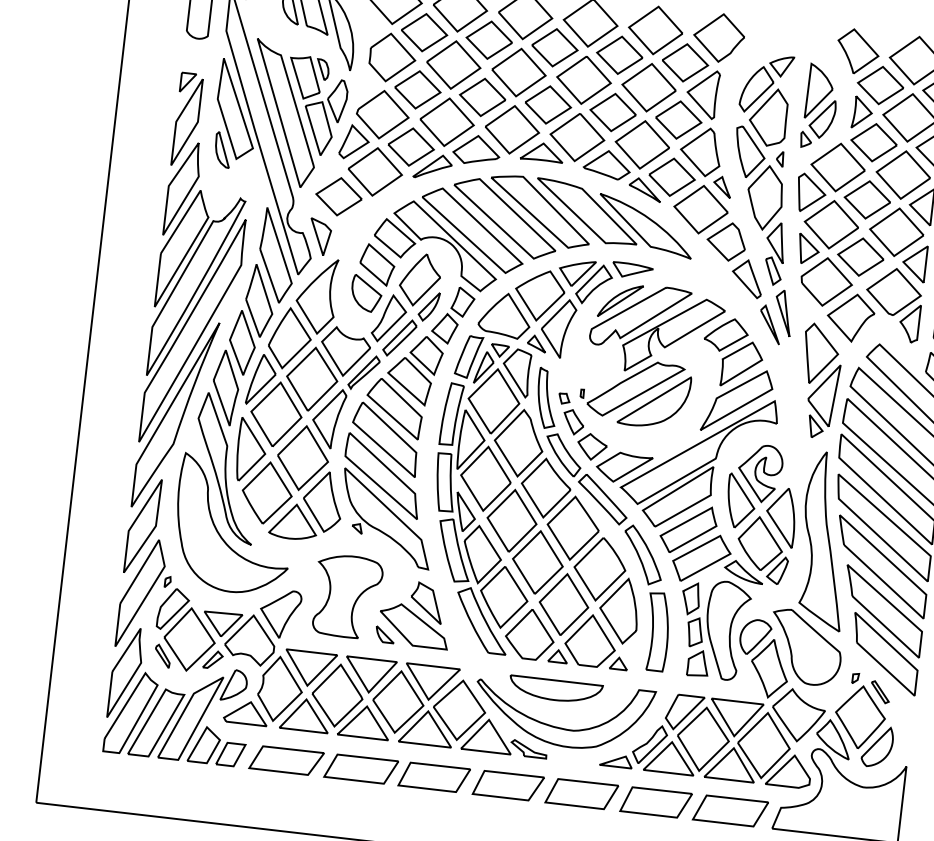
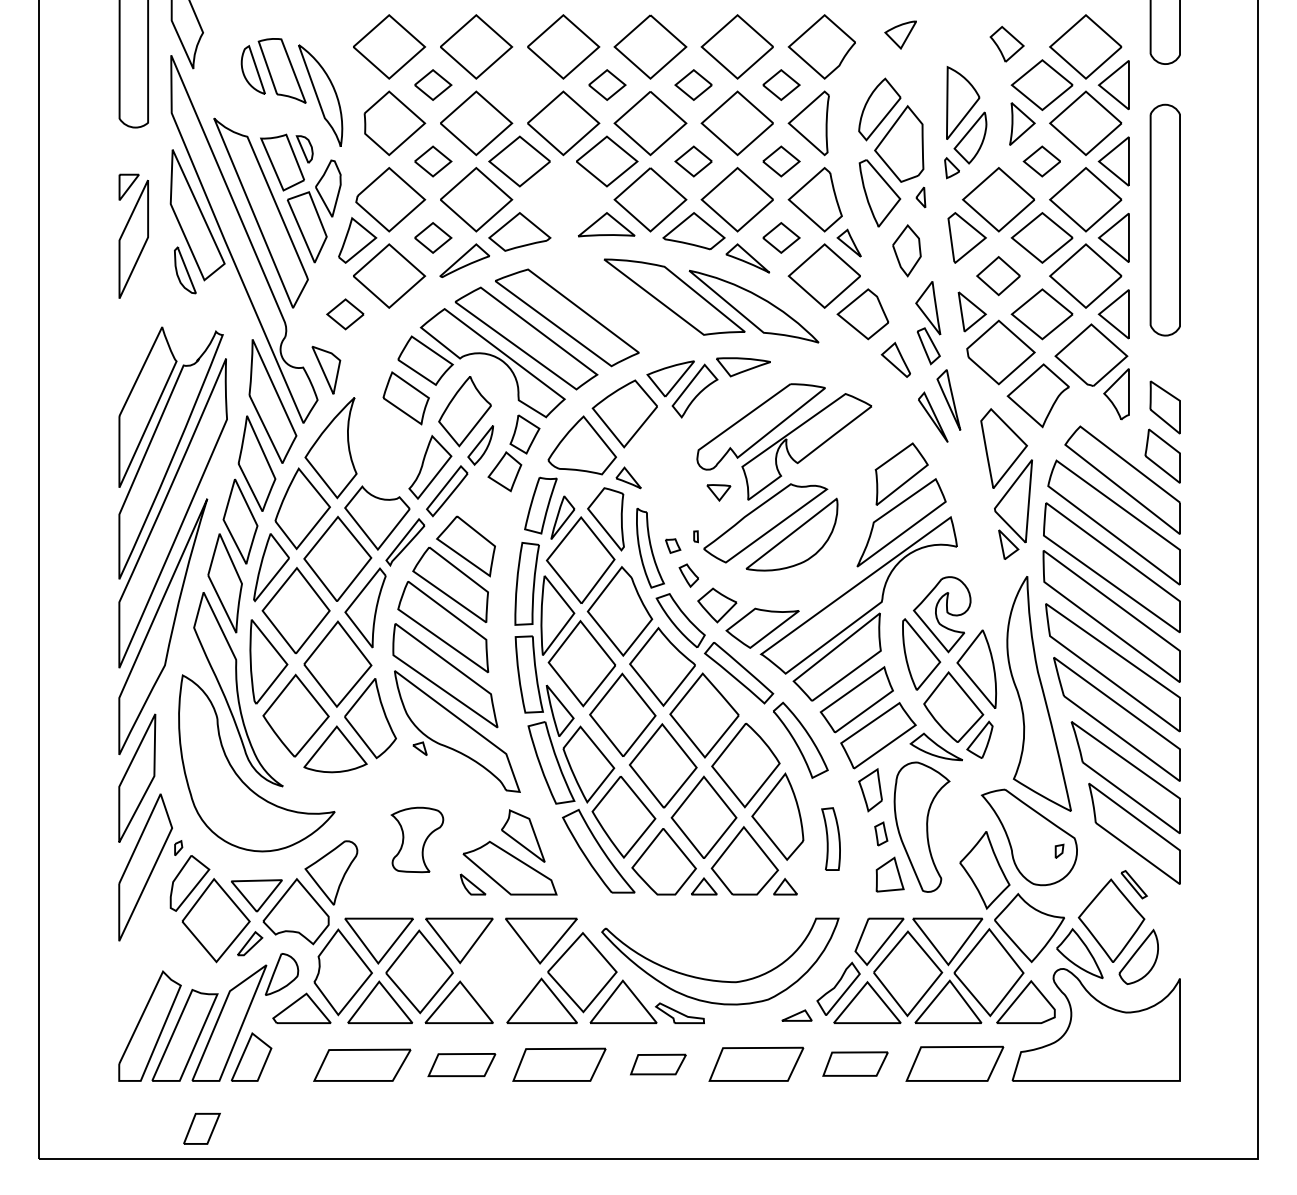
part: (424, 32) -> (433, 84), size x0.6
part: (489, 39) -> (519, 84), removed
part: (555, 47) -> (607, 84), size x0.6
part: (857, 51) -> (1006, 44), size x0.6
part: (619, 54) -> (693, 84), size x0.6
part: (685, 62) -> (781, 84), size x0.6
part: (781, 65) -> (900, 34), moved
part: (418, 89) -> (433, 161), size x0.6
part: (612, 112) -> (693, 161), size x0.6
part: (678, 120) -> (781, 161), size x0.6
part: (512, 129) -> (563, 199), removed
part: (873, 142) -> (1041, 161), size x0.6
part: (411, 146) -> (433, 237), size x0.6
part: (672, 177) -> (781, 237), size x0.6
part: (182, 188) -> (138, 327), removed
part: (339, 196) -> (345, 314), size x0.6
part: (764, 197) -> (906, 250), size x0.6
part: (539, 211) -> (612, 303), removed
part: (831, 224) -> (998, 275), size x0.6
part: (747, 278) -> (895, 359), size x0.7
part: (366, 293) -> (396, 437), removed
part: (619, 300) -> (731, 408), removed
part: (558, 327) -> (654, 453), removed
part: (726, 335) -> (876, 437), removed
part: (499, 350) -> (718, 492), moved
part: (426, 354) -> (484, 509), removed
part: (573, 422) -> (688, 575), size x0.7
part: (347, 596) -> (417, 839), size x0.6
part: (656, 631) -> (830, 838), size x0.6
part: (695, 632) -> (881, 833), size x0.6
part: (754, 637) -> (960, 831), removed
part: (162, 656) -> (183, 946), removed
part: (126, 673) -> (137, 974), removed
part: (855, 677) -> (1059, 850), moved
part: (555, 690) -> (705, 931), removed
part: (398, 702) -> (500, 971), removed
part: (230, 754) -> (201, 1128), moved
part: (616, 760) -> (796, 1015), size x0.7
part: (360, 768) -> (461, 1064), size x0.7
part: (508, 785) -> (658, 1064), size x0.6
part: (656, 802) -> (855, 1063), size x0.7

